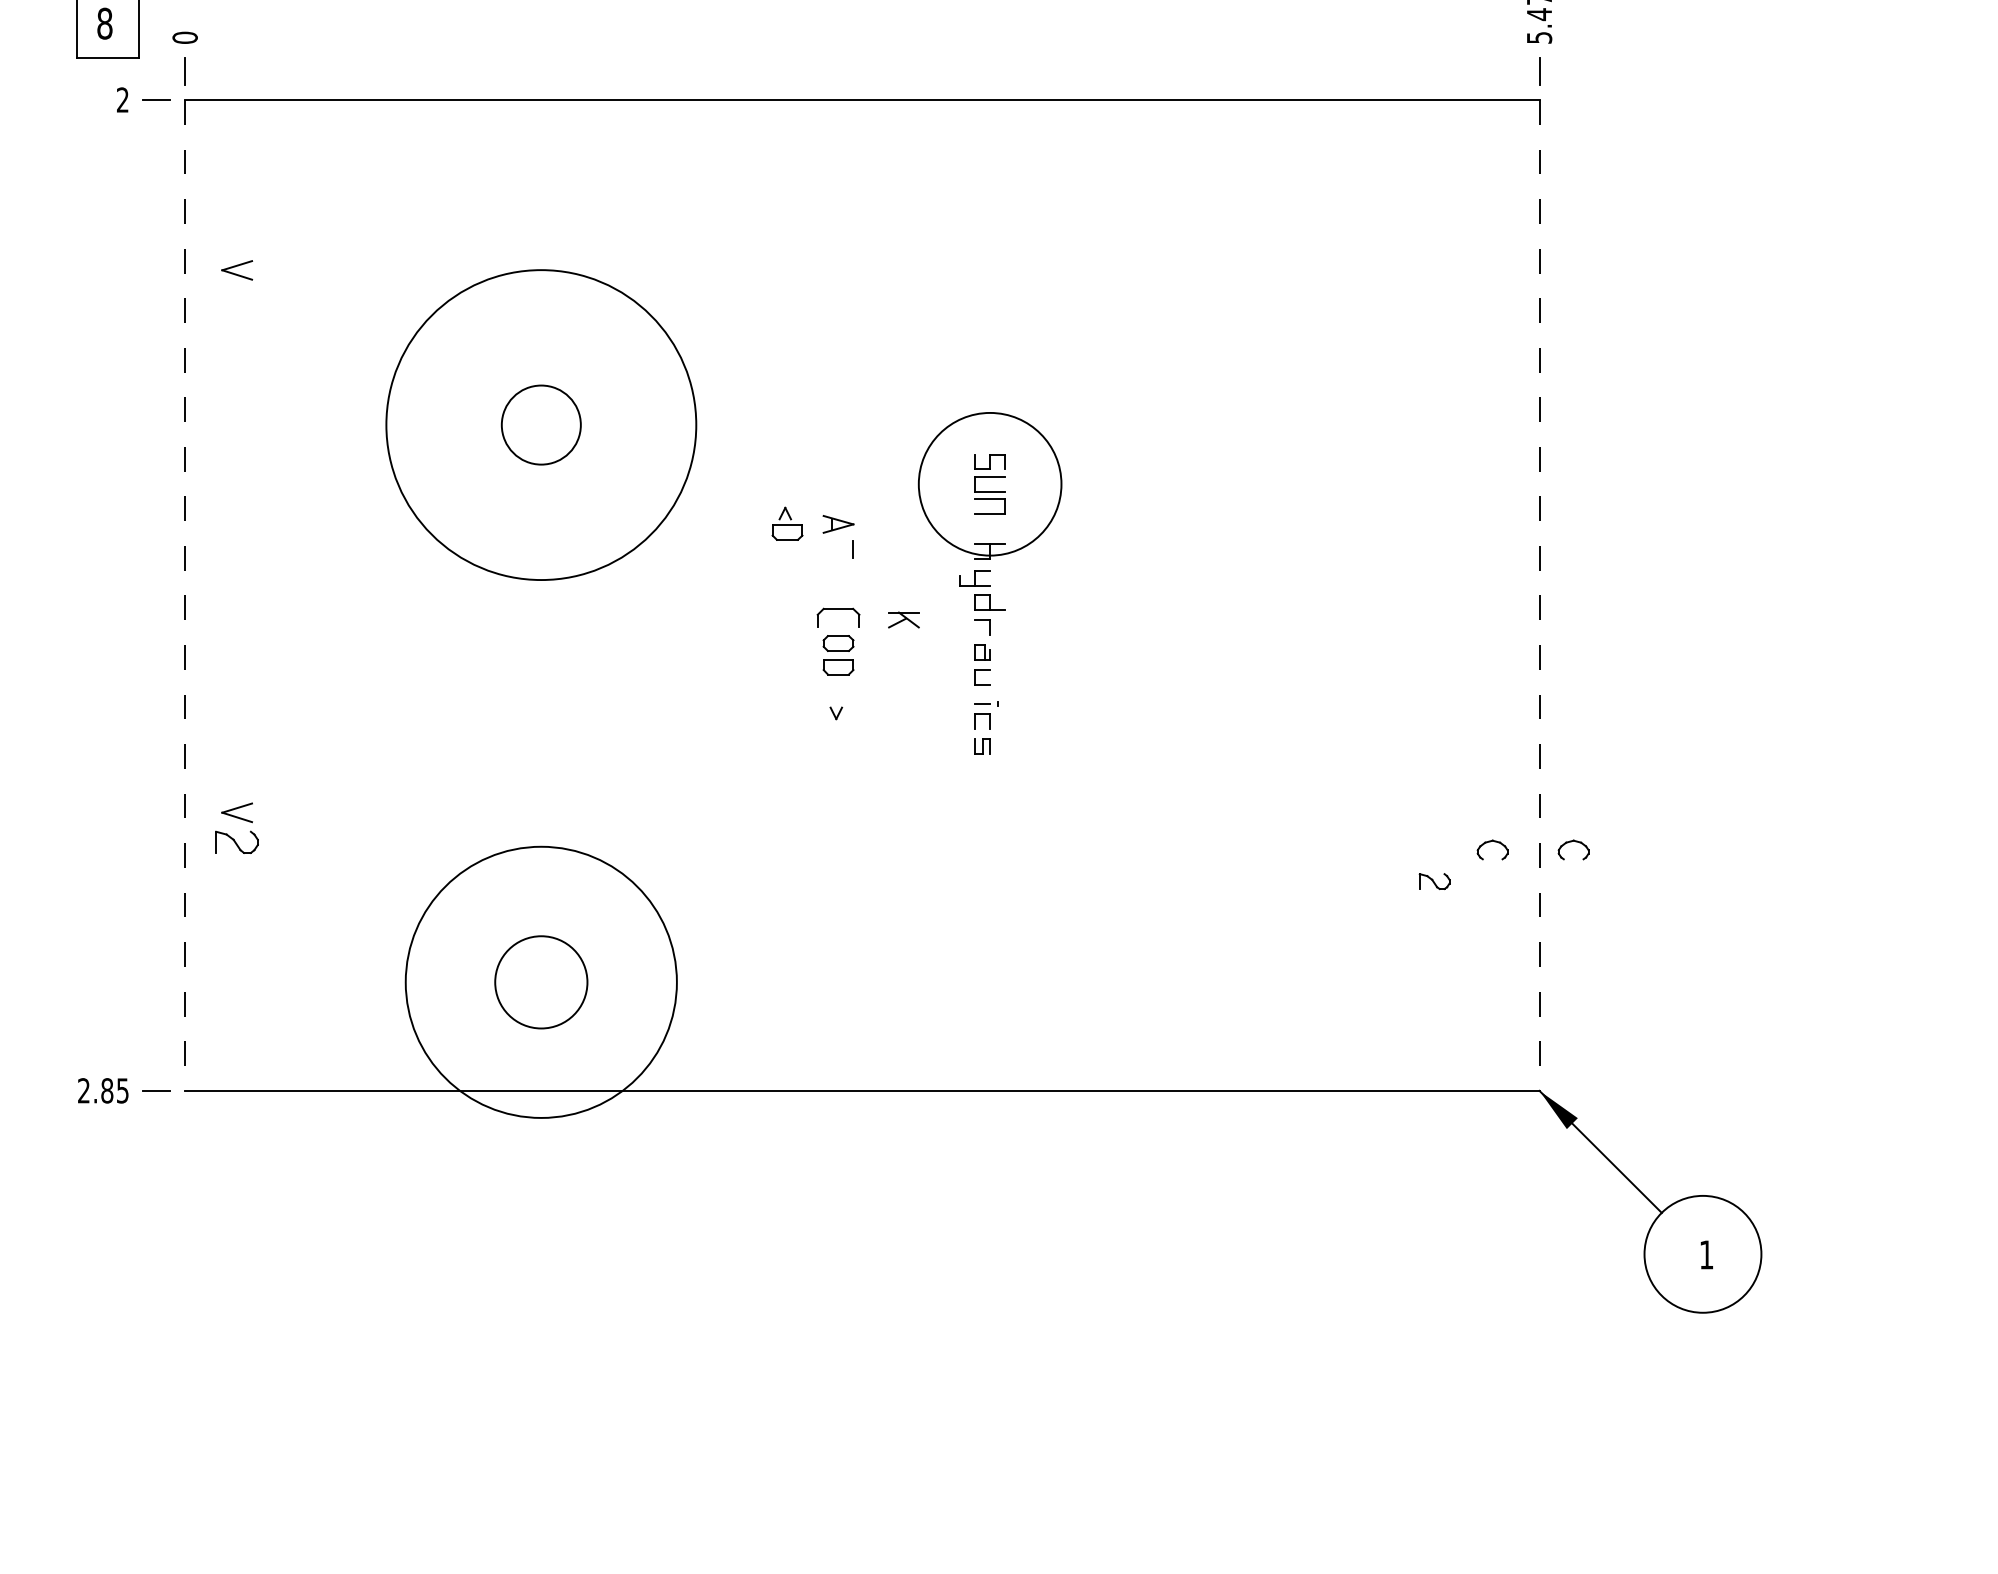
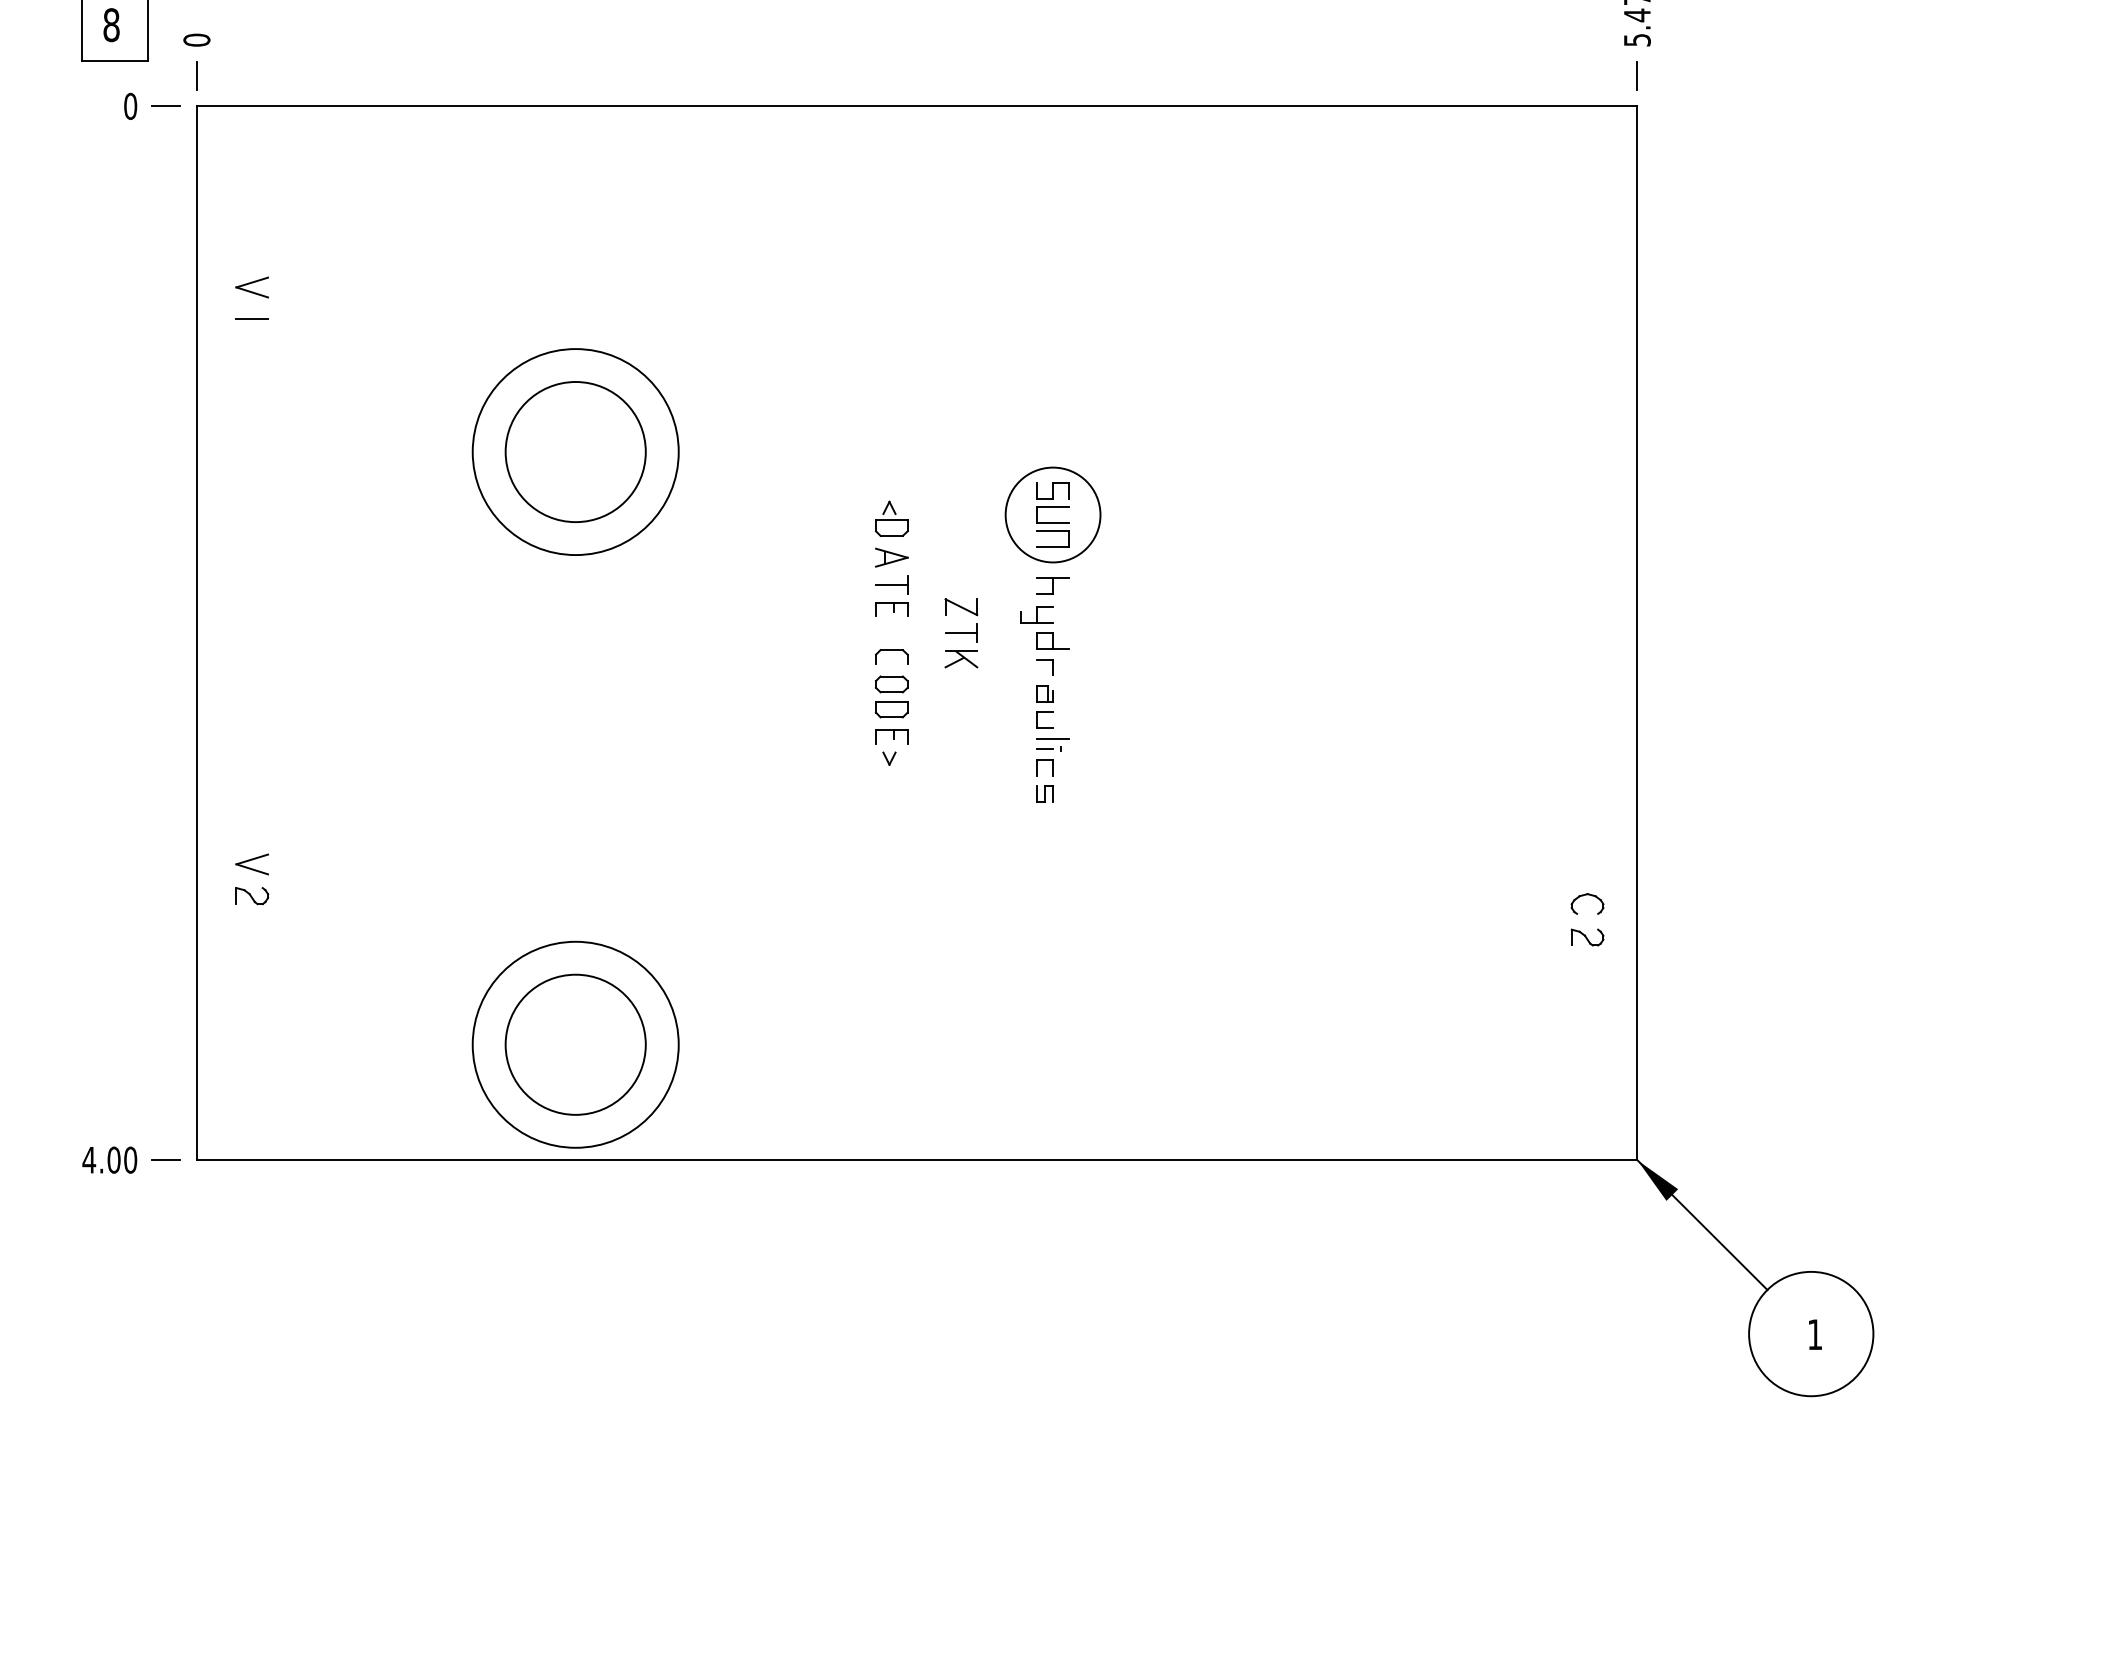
text: (122, 99) -> (130, 105), 2 -> 0
line: (237, 300) -> (252, 319), added
circle: (541, 424) -> (575, 451), size x0.62
circle: (541, 424) -> (575, 451), size x1.67
circle: (989, 483) -> (1052, 514), size x0.62
part: (787, 523) -> (891, 518), moved
line: (838, 549) -> (891, 584), added
part: (838, 573) -> (891, 609), added
part: (908, 574) -> (966, 610), added
line: (185, 595) -> (197, 633), dashed -> solid
line: (1539, 595) -> (1637, 633), dashed -> solid
part: (838, 617) -> (891, 656), size x0.71
part: (838, 692) -> (891, 736), added
line: (990, 694) -> (1053, 738), added
part: (237, 842) -> (252, 896), size x0.71
part: (1571, 842) -> (1671, 896), removed
part: (1434, 881) -> (1587, 937), moved
circle: (541, 982) -> (575, 1044), size x0.71
circle: (541, 982) -> (575, 1044), size x1.43
text: (102, 1090) -> (108, 1159), 2.85 -> 4.00

